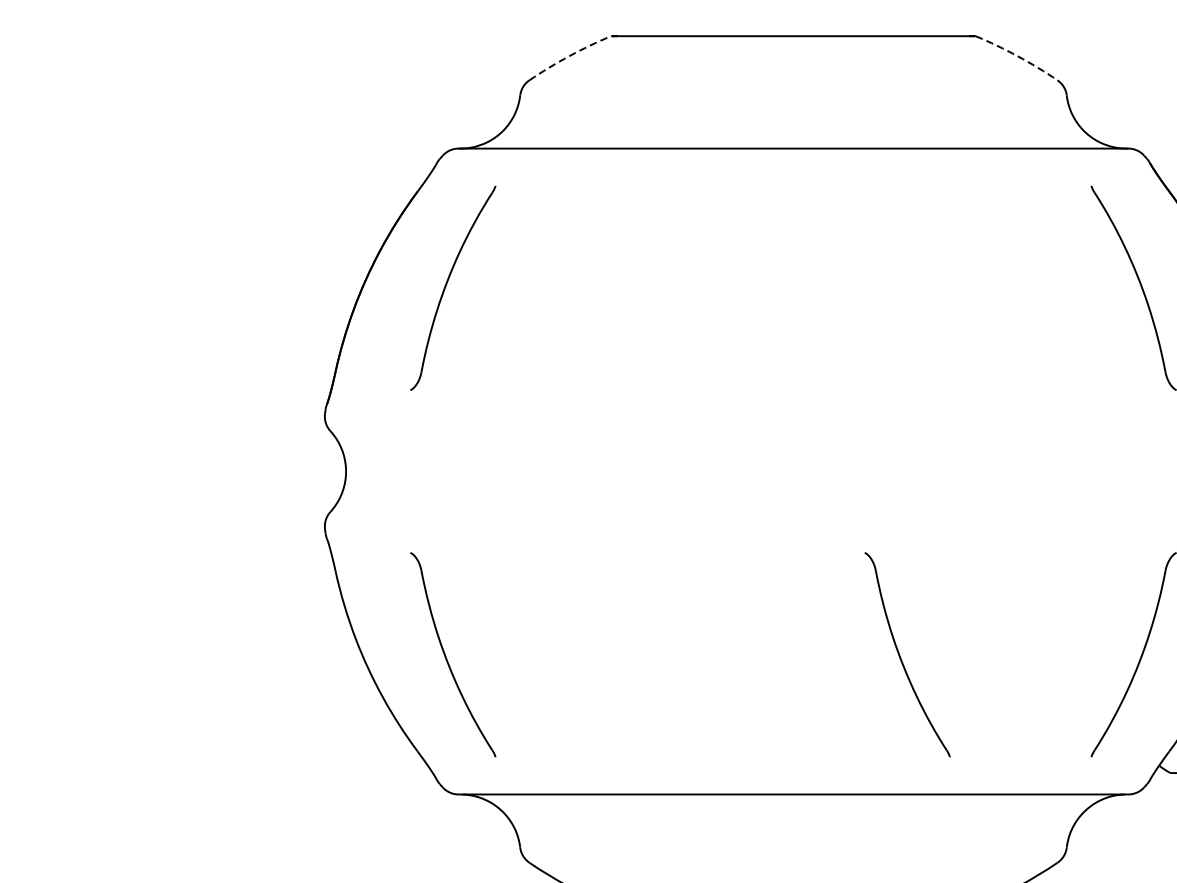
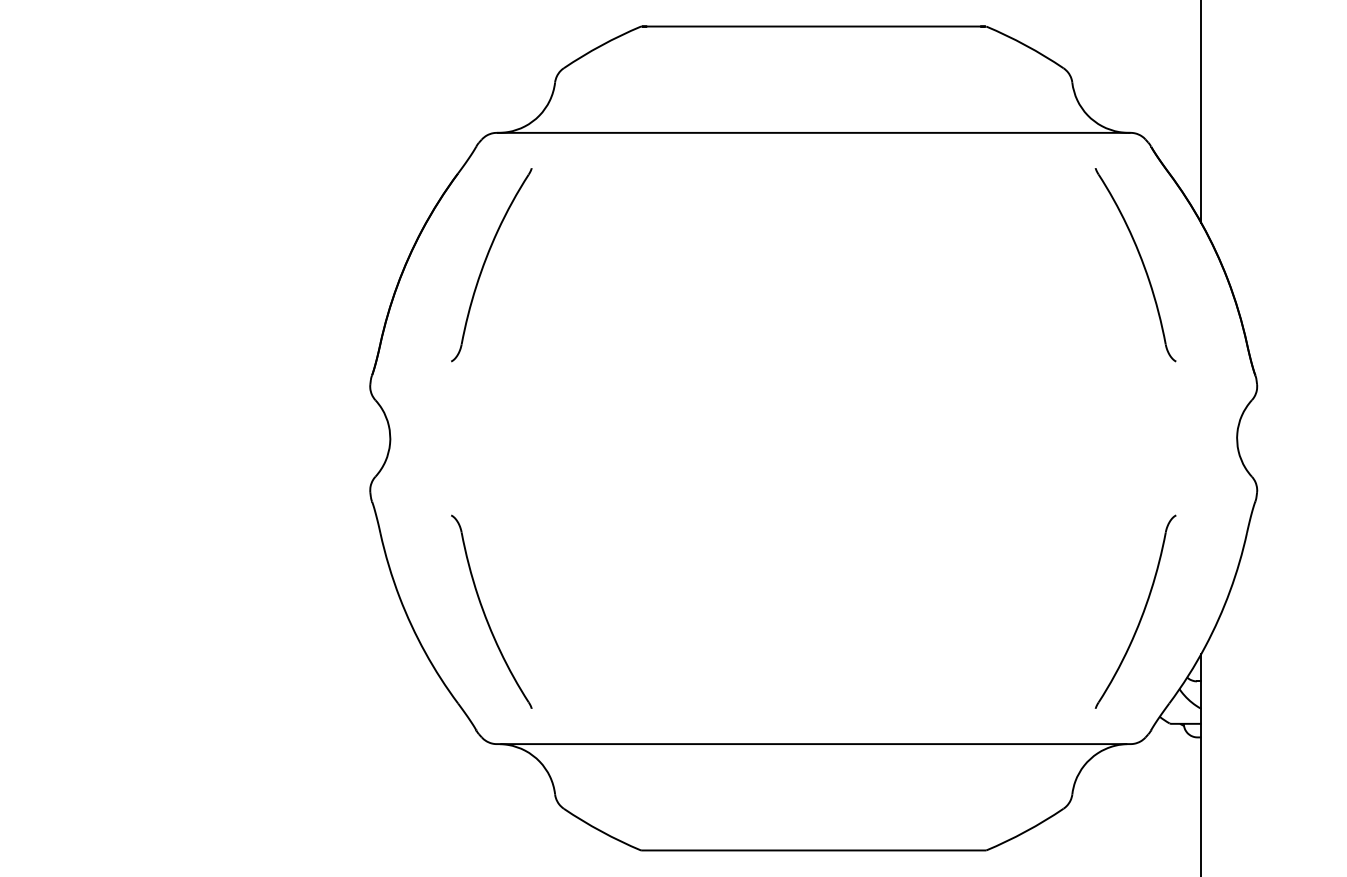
arc: (569, 56) -> (601, 45), dashed -> solid
arc: (1017, 56) -> (1025, 45), dashed -> solid
part: (901, 656) -> (915, 613), removed

